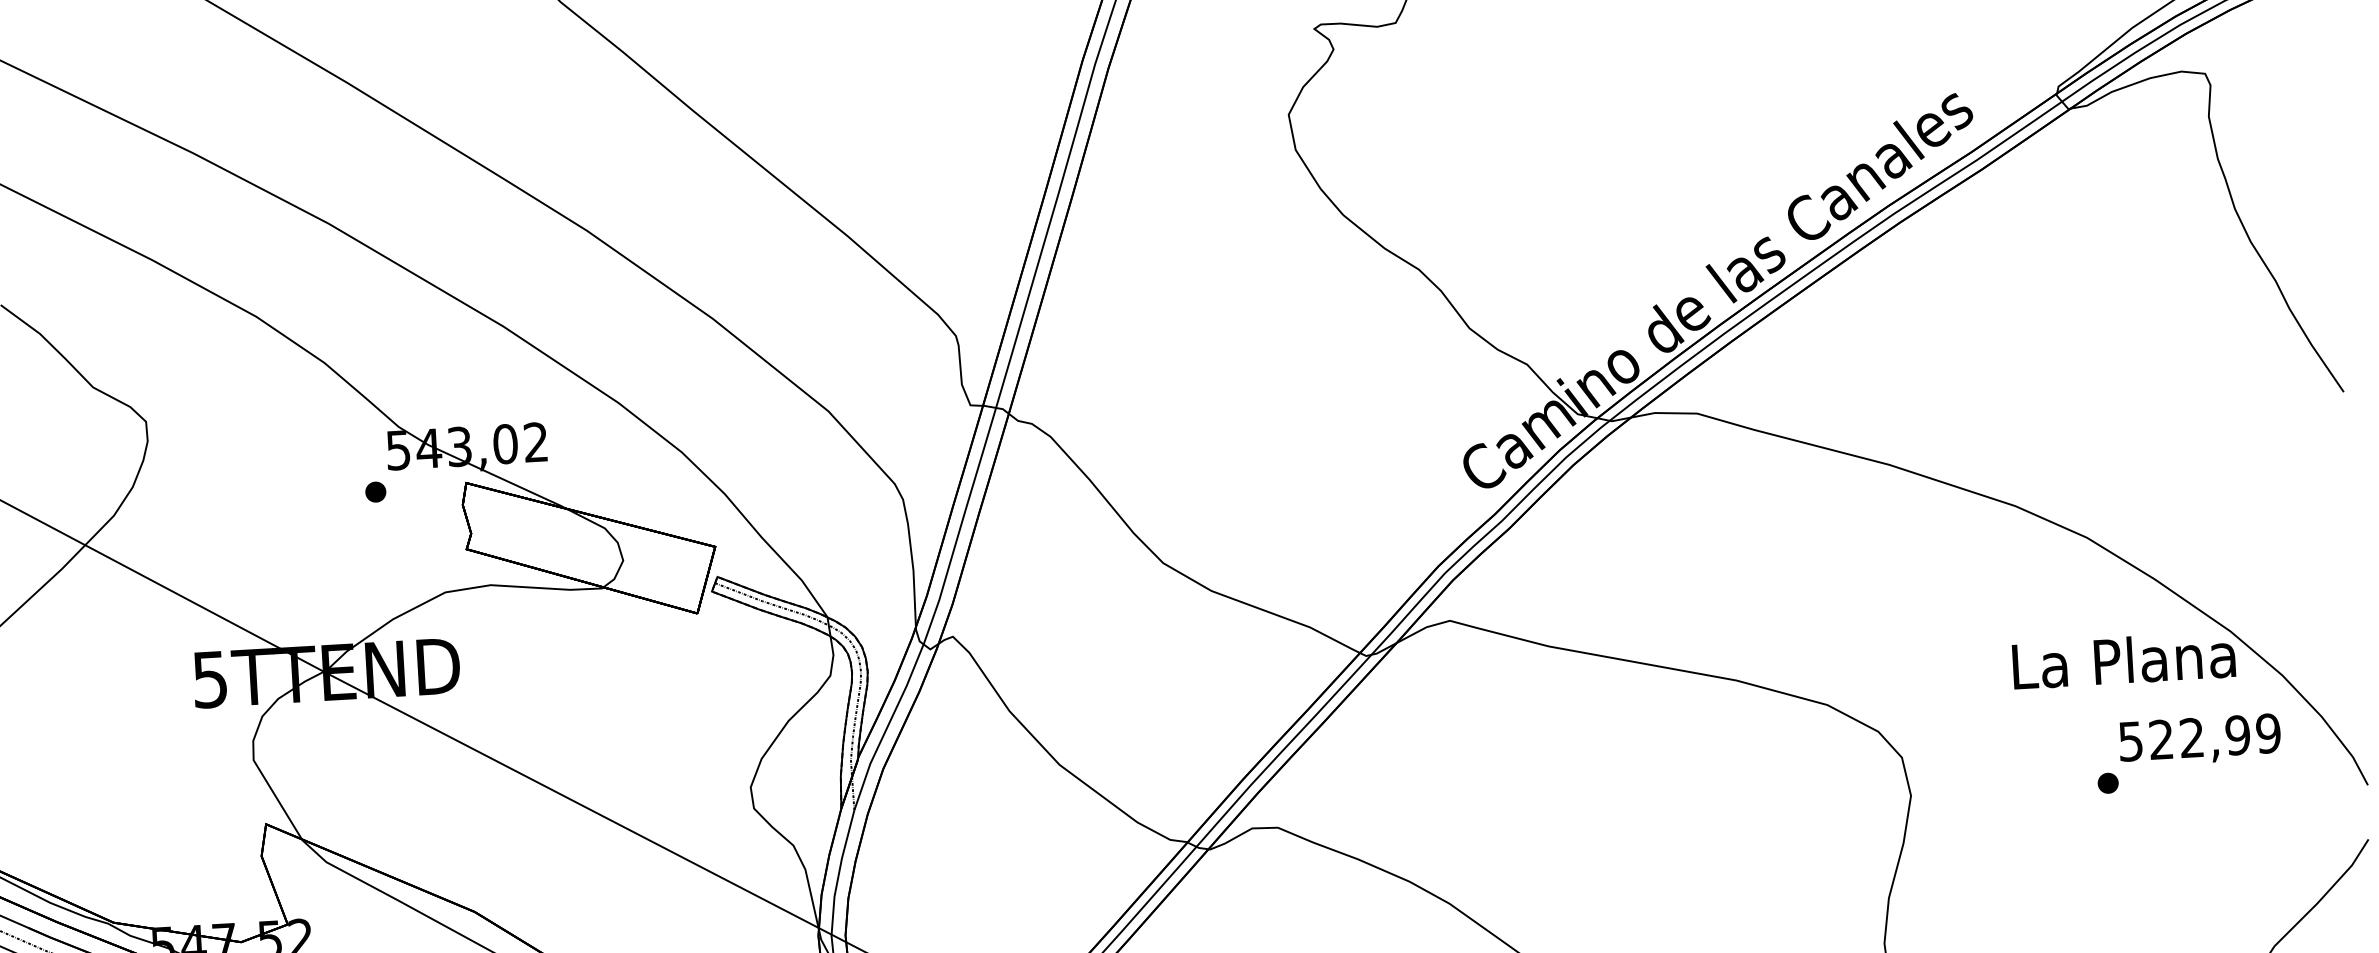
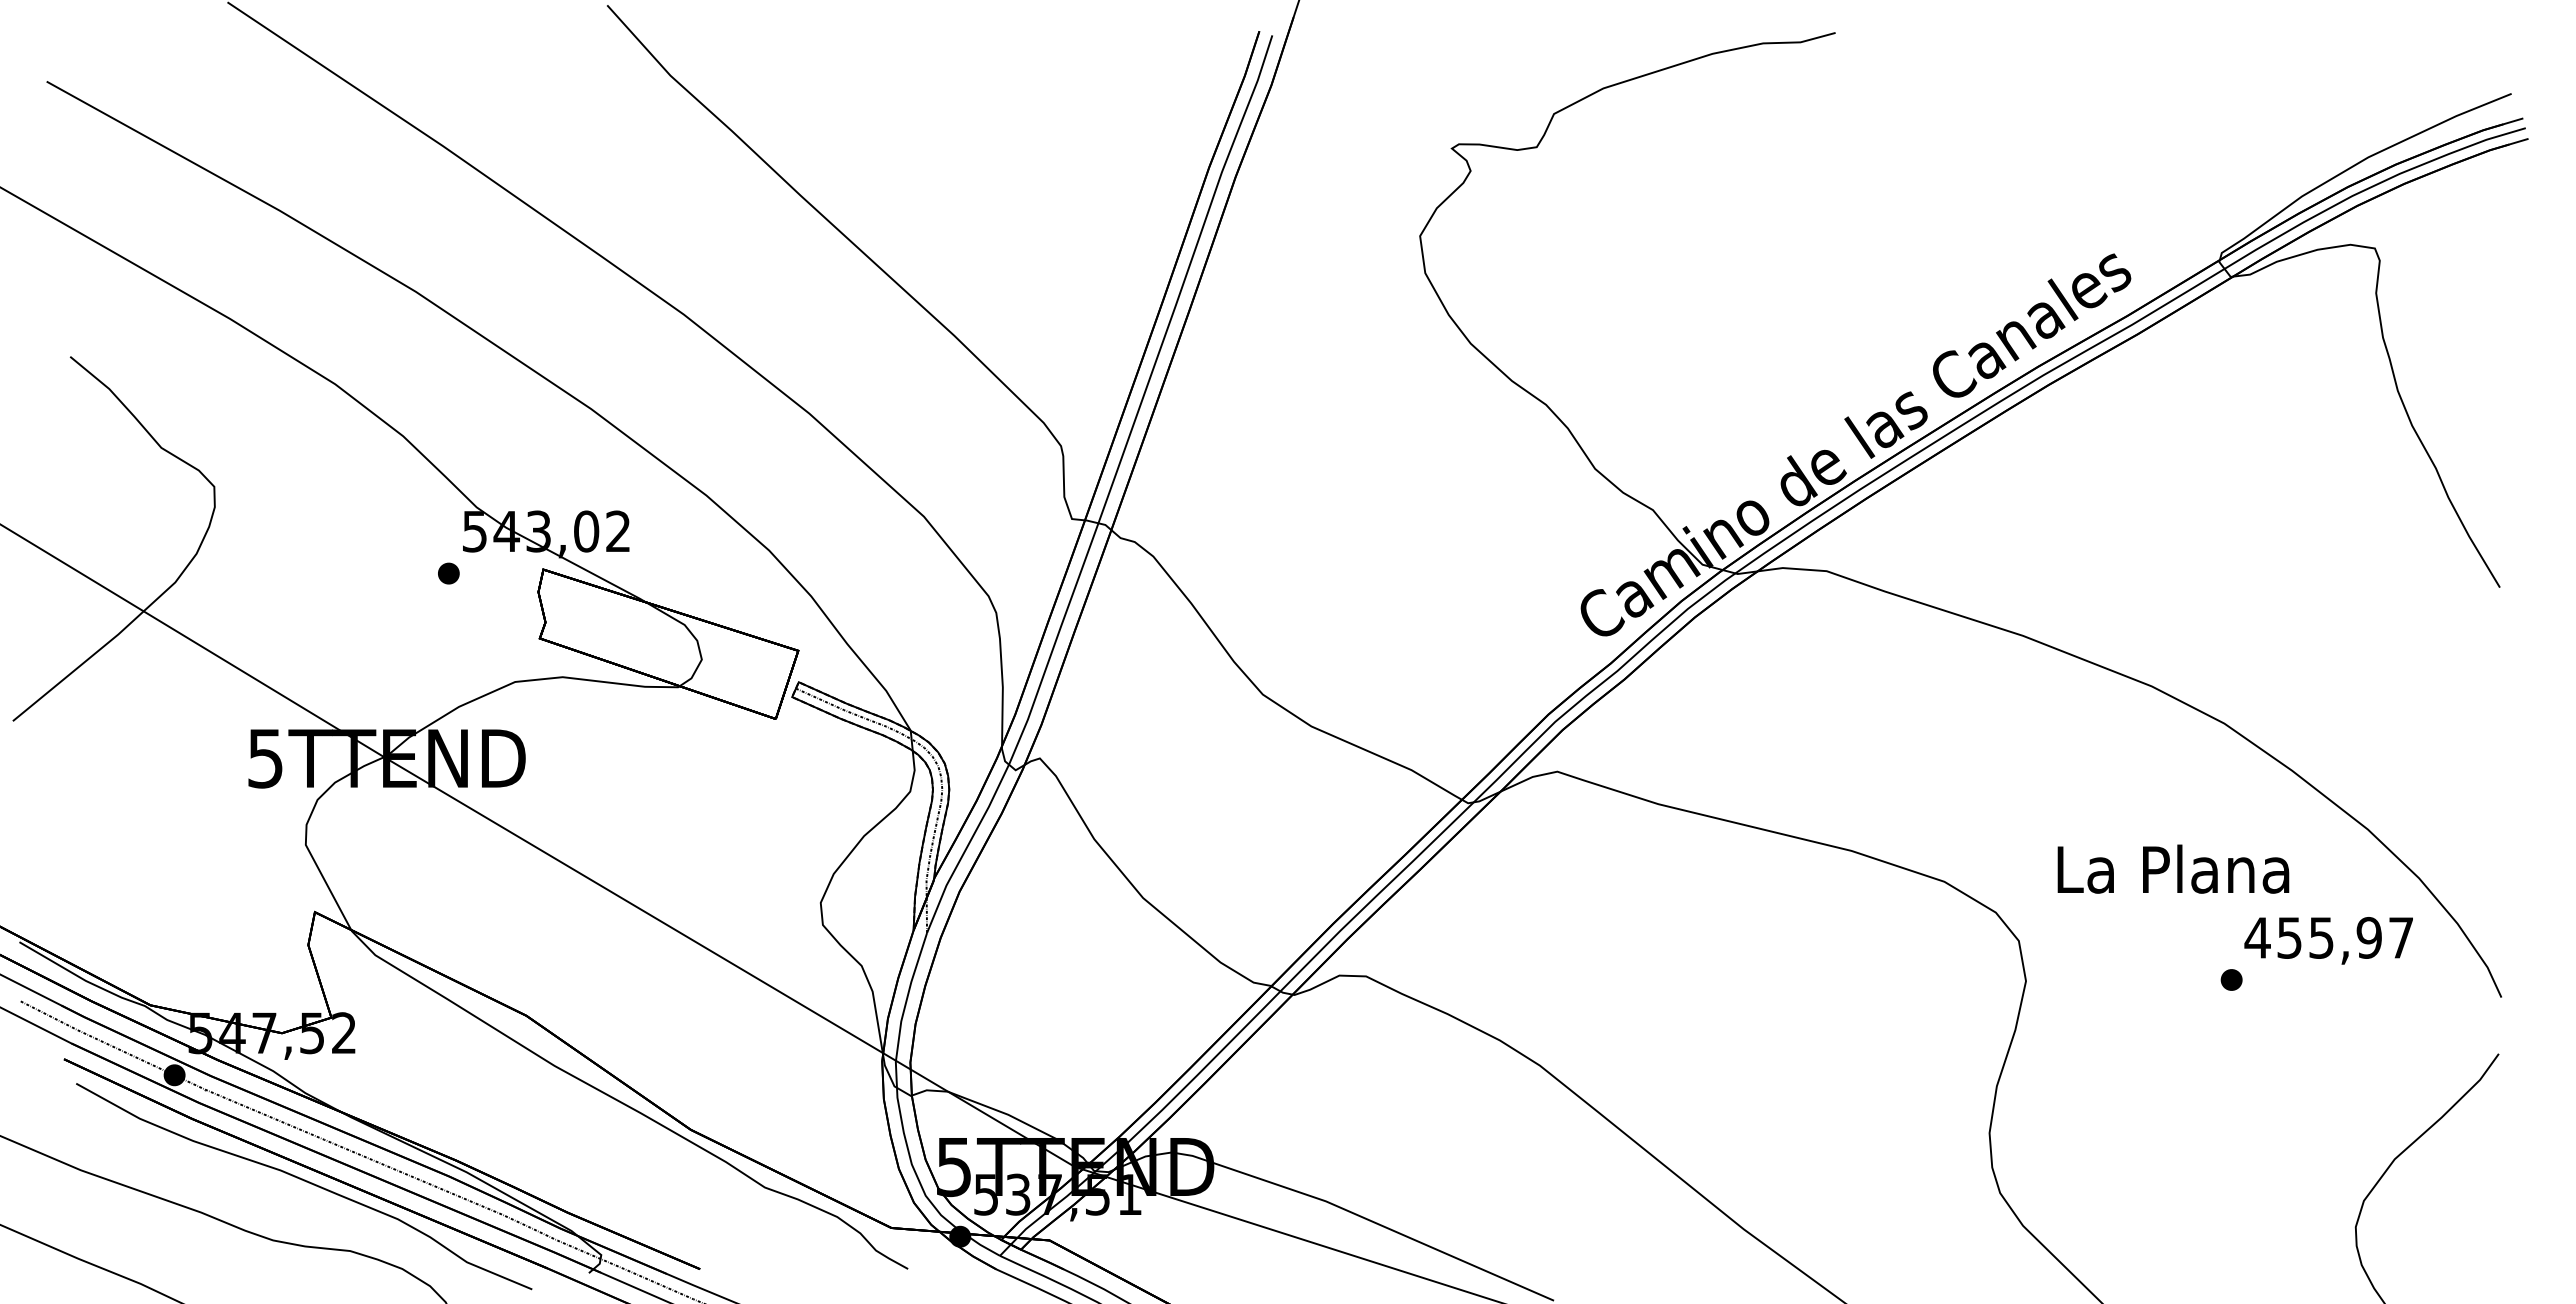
text: (2124, 659) -> (2173, 868), moved
text: (2198, 737) -> (2328, 937), 522,99 -> 455,97

